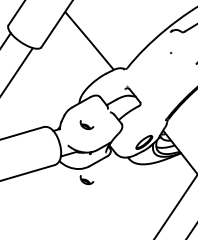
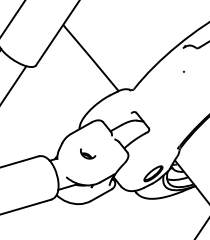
part: (86, 180) -> (87, 217), removed

